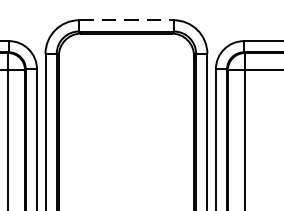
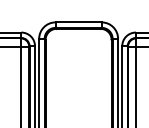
line: (128, 20) -> (79, 22), dashed -> solid

